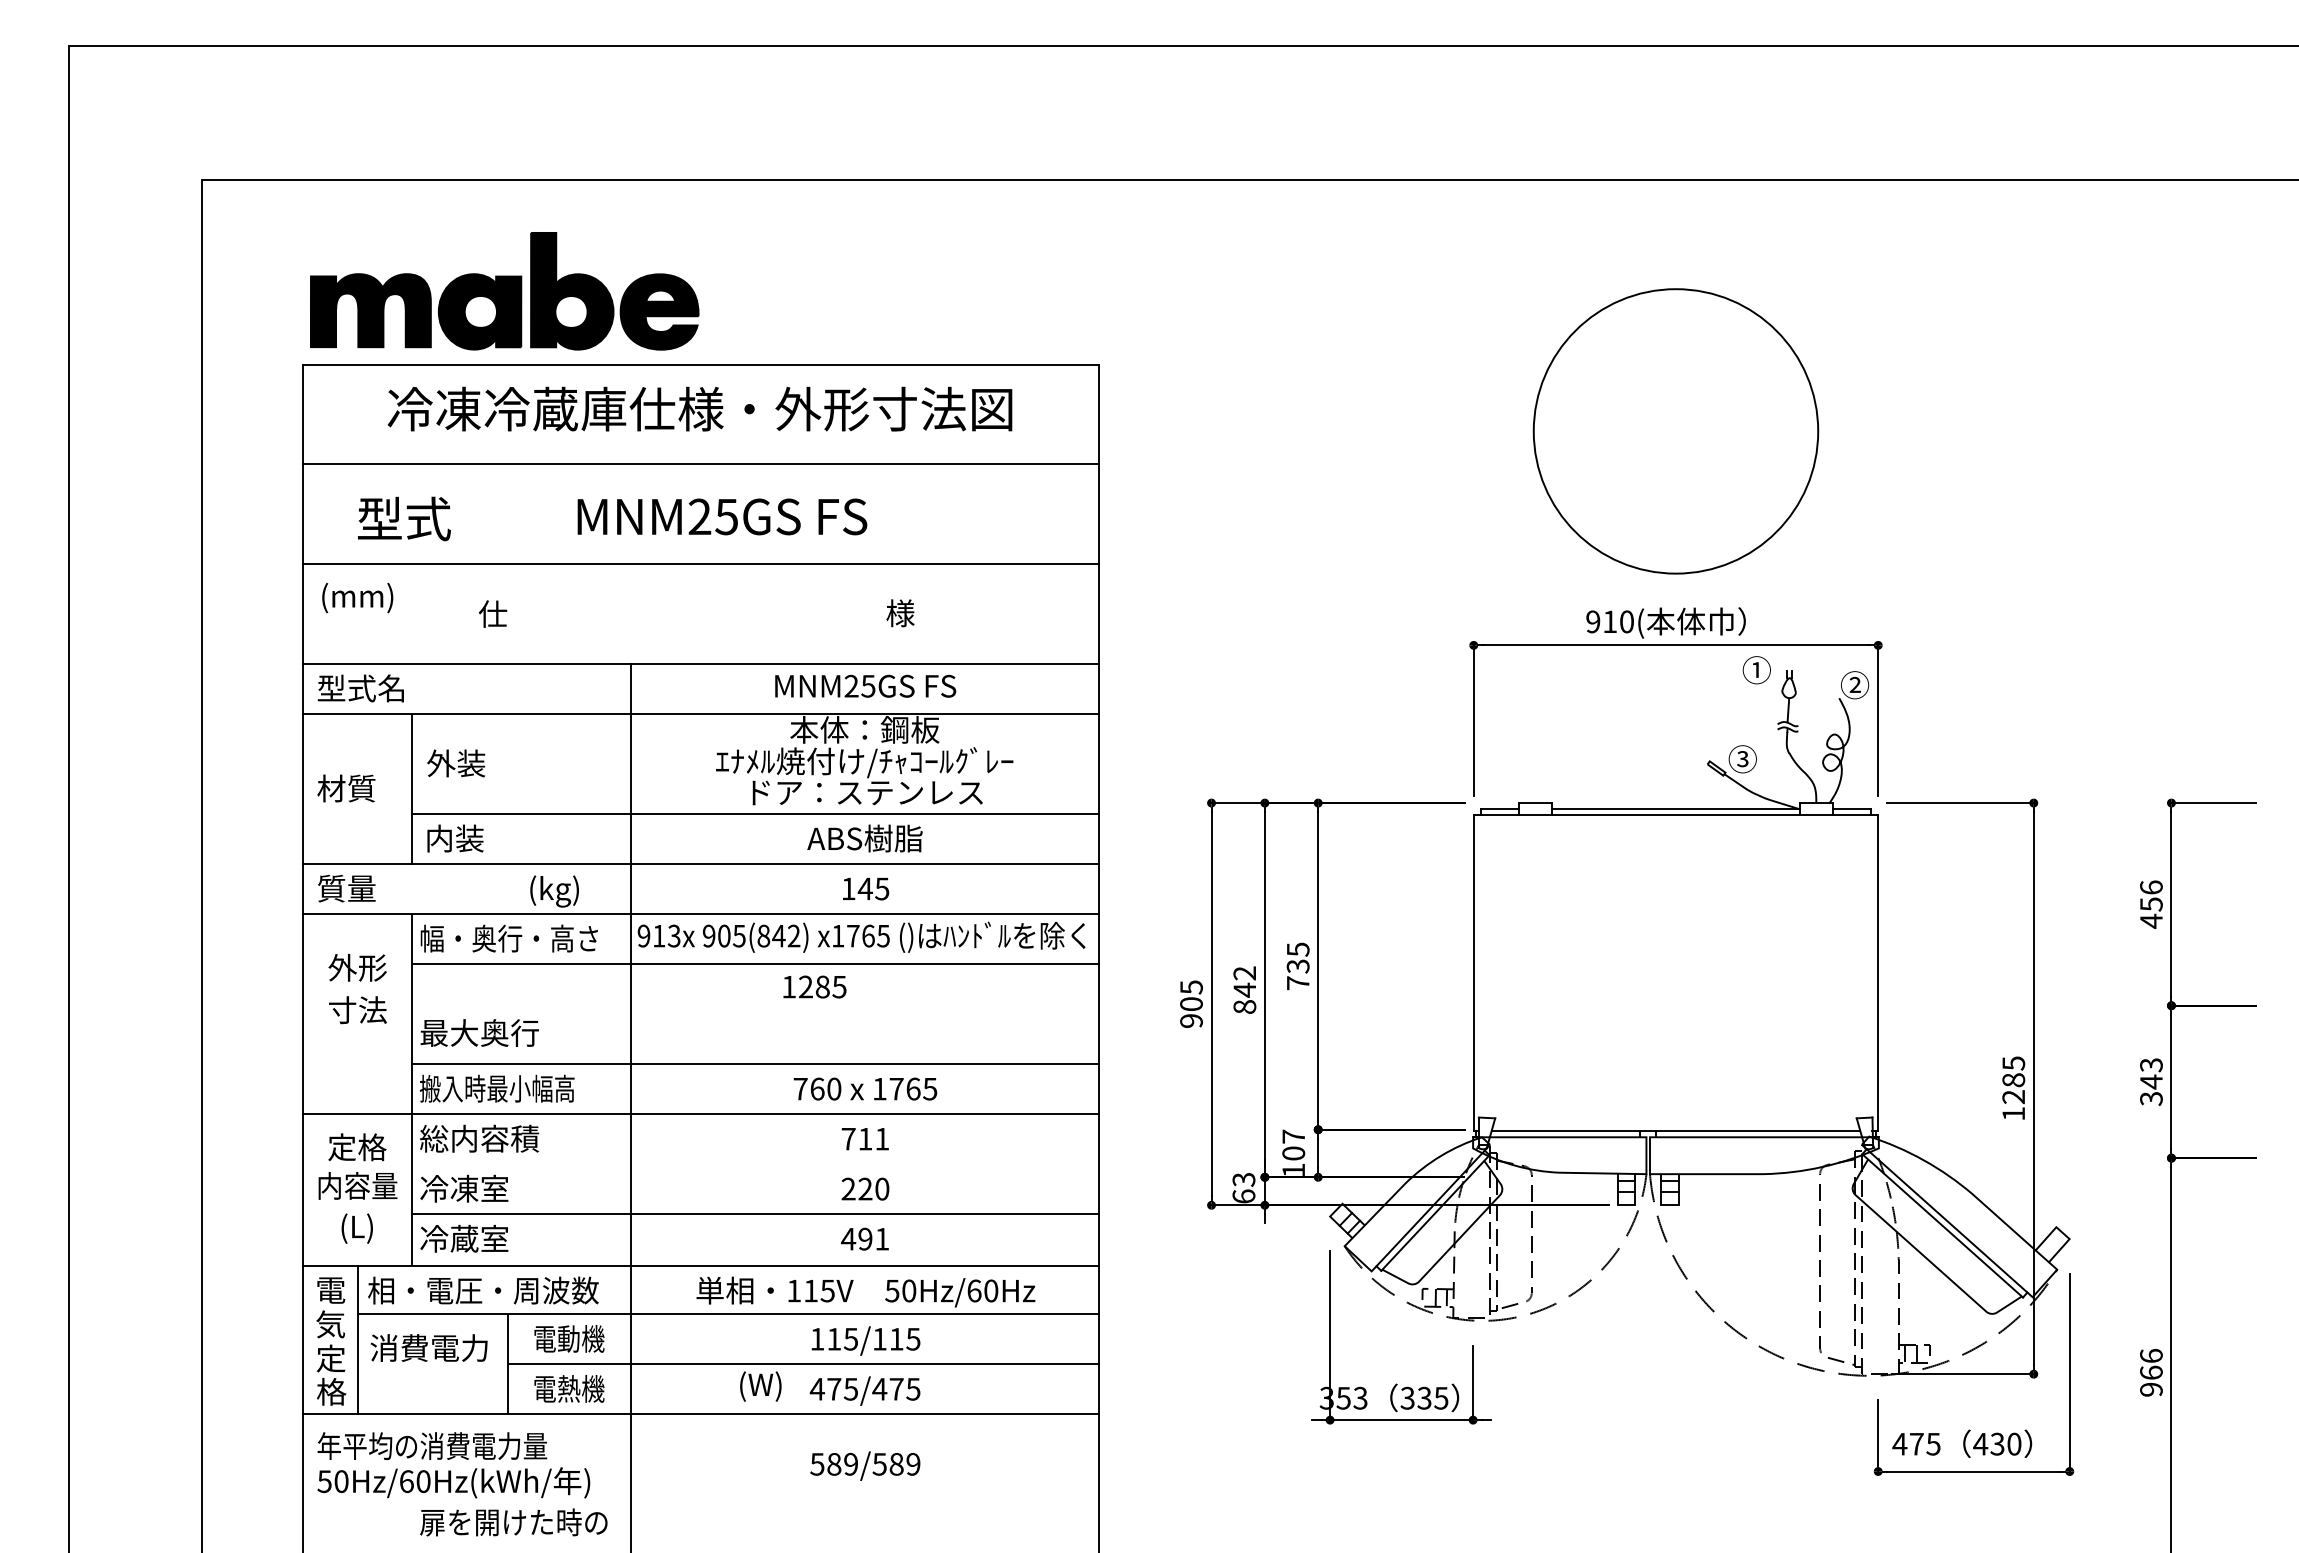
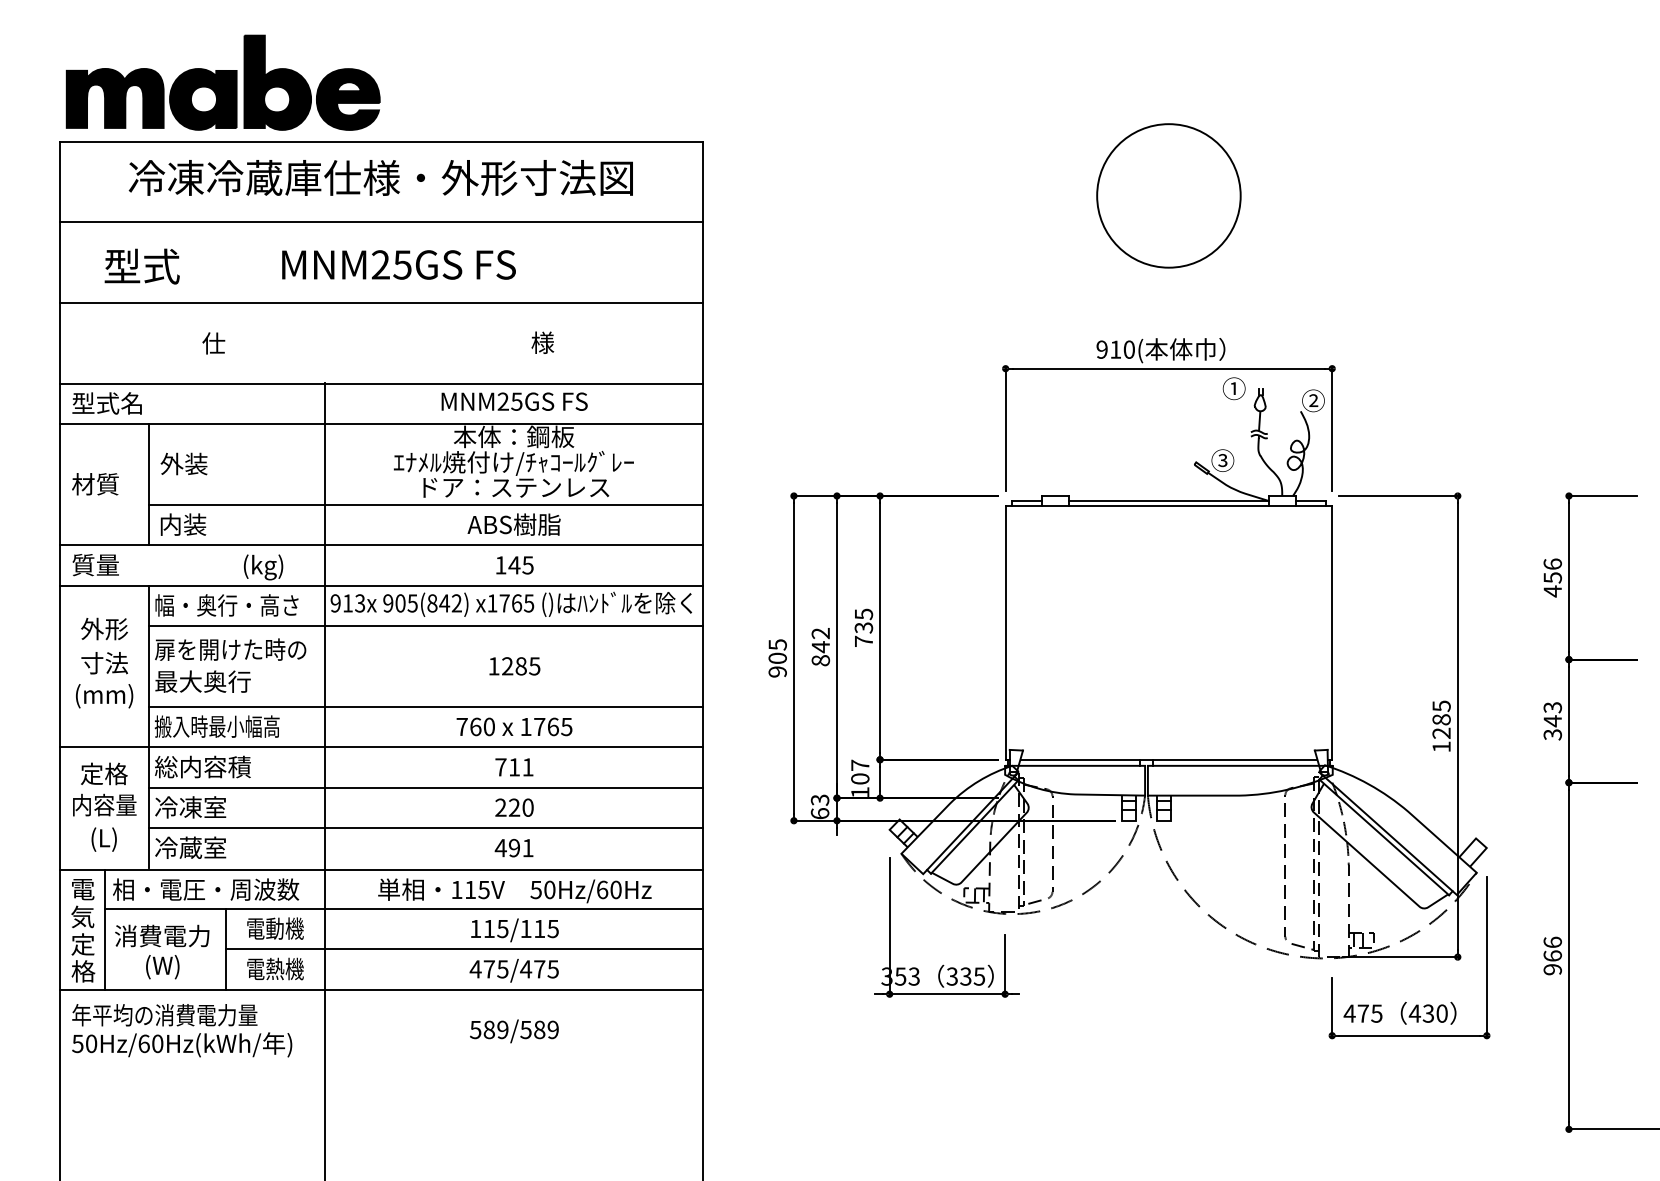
circle: (1675, 431) -> (1168, 196), size x0.62
text: (357, 597) -> (104, 695), moved
text: (814, 986) -> (514, 665), moved
line: (755, 1164) -> (425, 787), added
text: (760, 1386) -> (162, 967), moved
text: (513, 1522) -> (230, 649), moved

